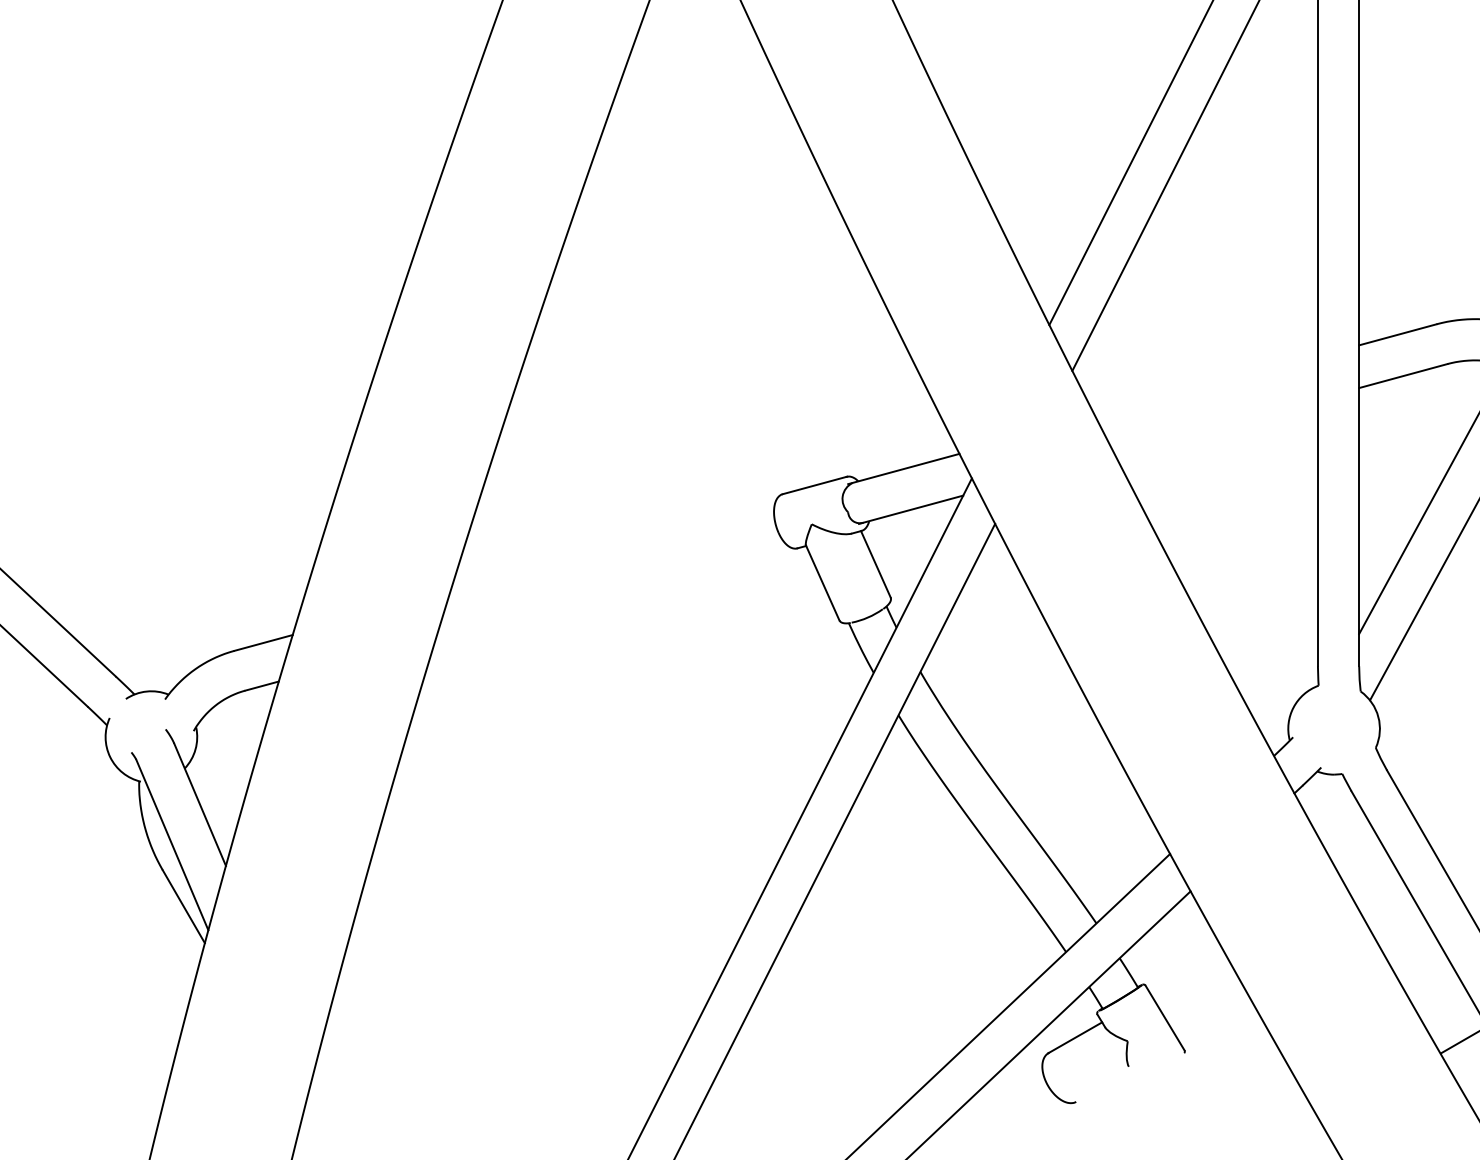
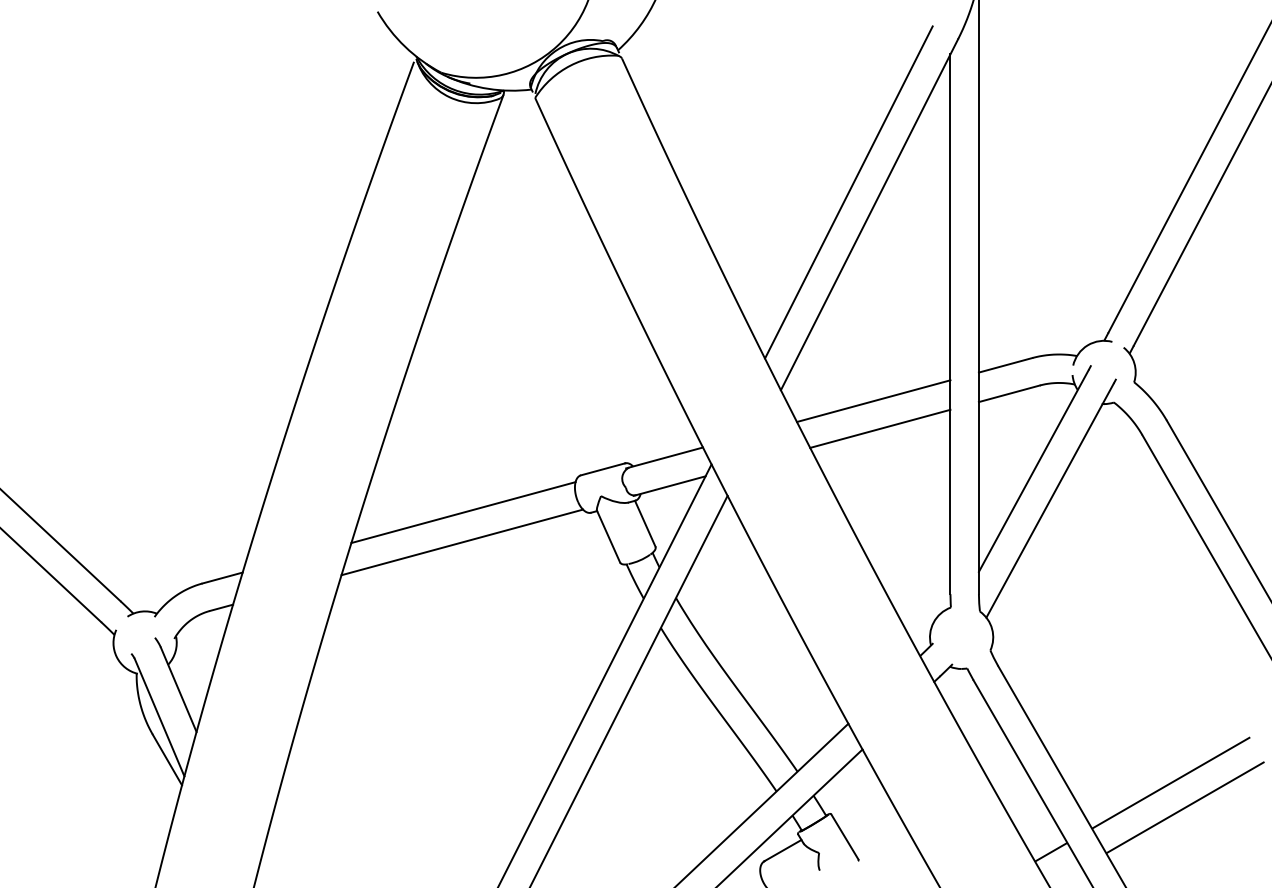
line: (1206, 385) -> (873, 400), added
line: (1216, 426) -> (880, 428), added
line: (612, 548) -> (463, 512), added
line: (611, 591) -> (462, 542), added

